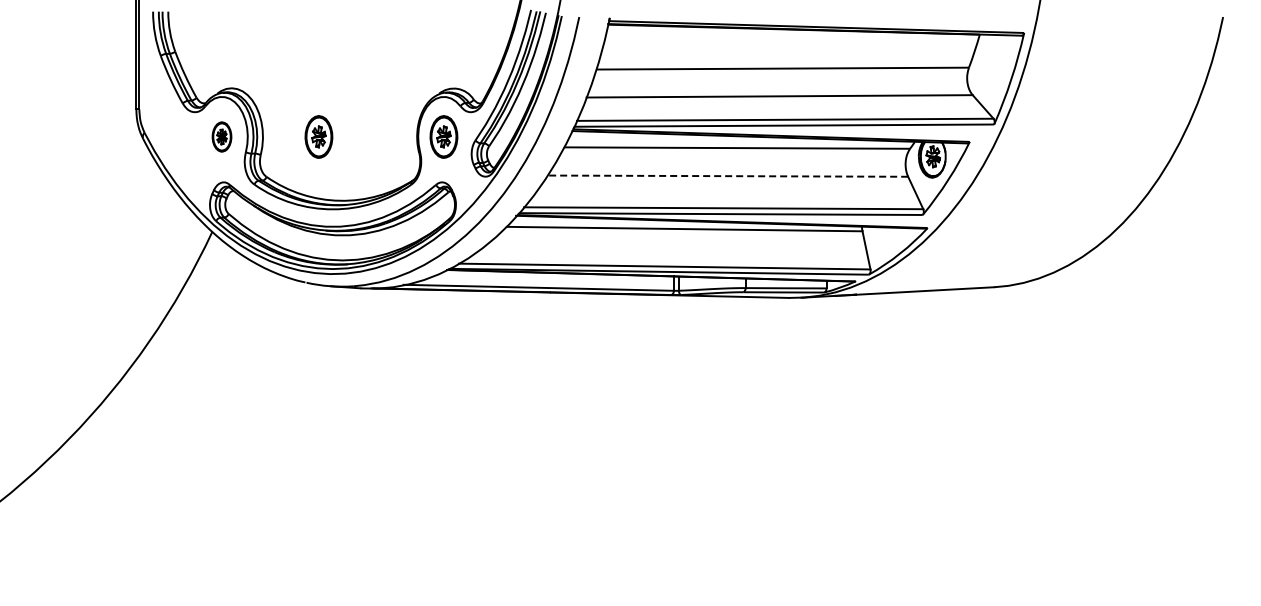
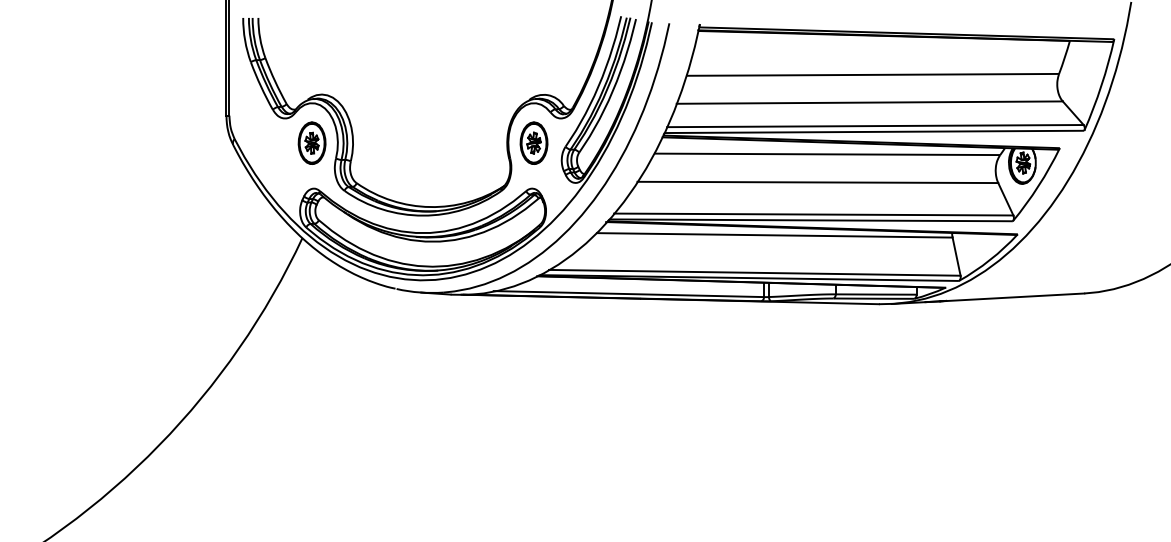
part: (221, 136) -> (311, 142), size x1.43
part: (318, 136) -> (408, 142), removed
line: (727, 176) -> (817, 182), dashed -> solid

